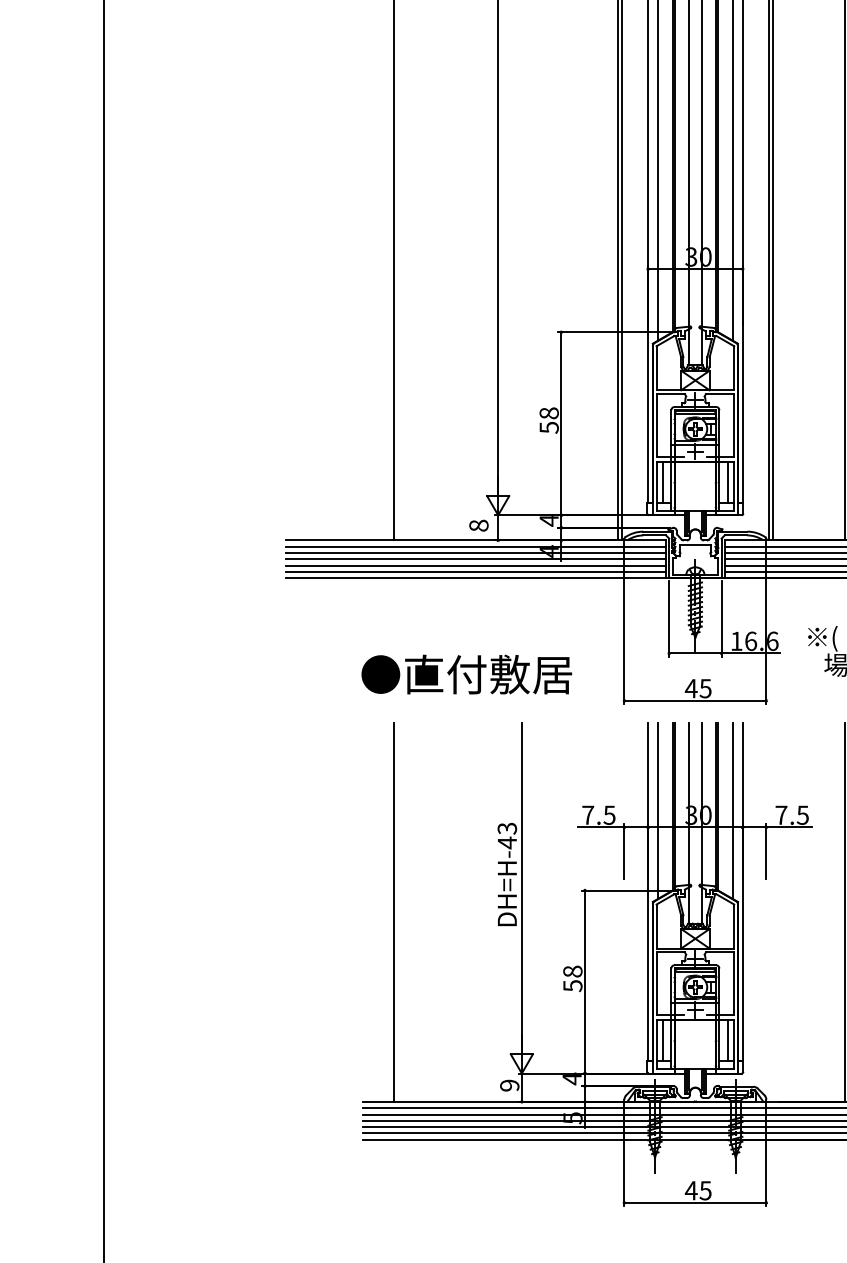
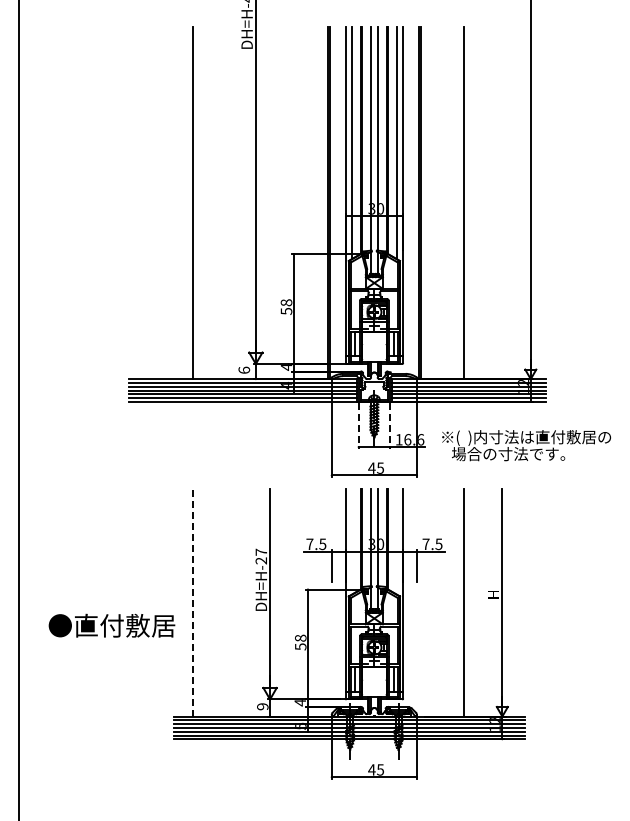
text: (477, 524) -> (243, 369), 8 -> 6
line: (668, 619) -> (358, 426), solid -> dashed
line: (722, 619) -> (390, 426), solid -> dashed
text: (465, 674) -> (111, 625), moved
line: (657, 810) -> (351, 541), removed
line: (733, 810) -> (397, 541), removed
text: (507, 835) -> (261, 556), DH=H-43 -> DH=H-27
line: (394, 912) -> (193, 602), solid -> dashed

